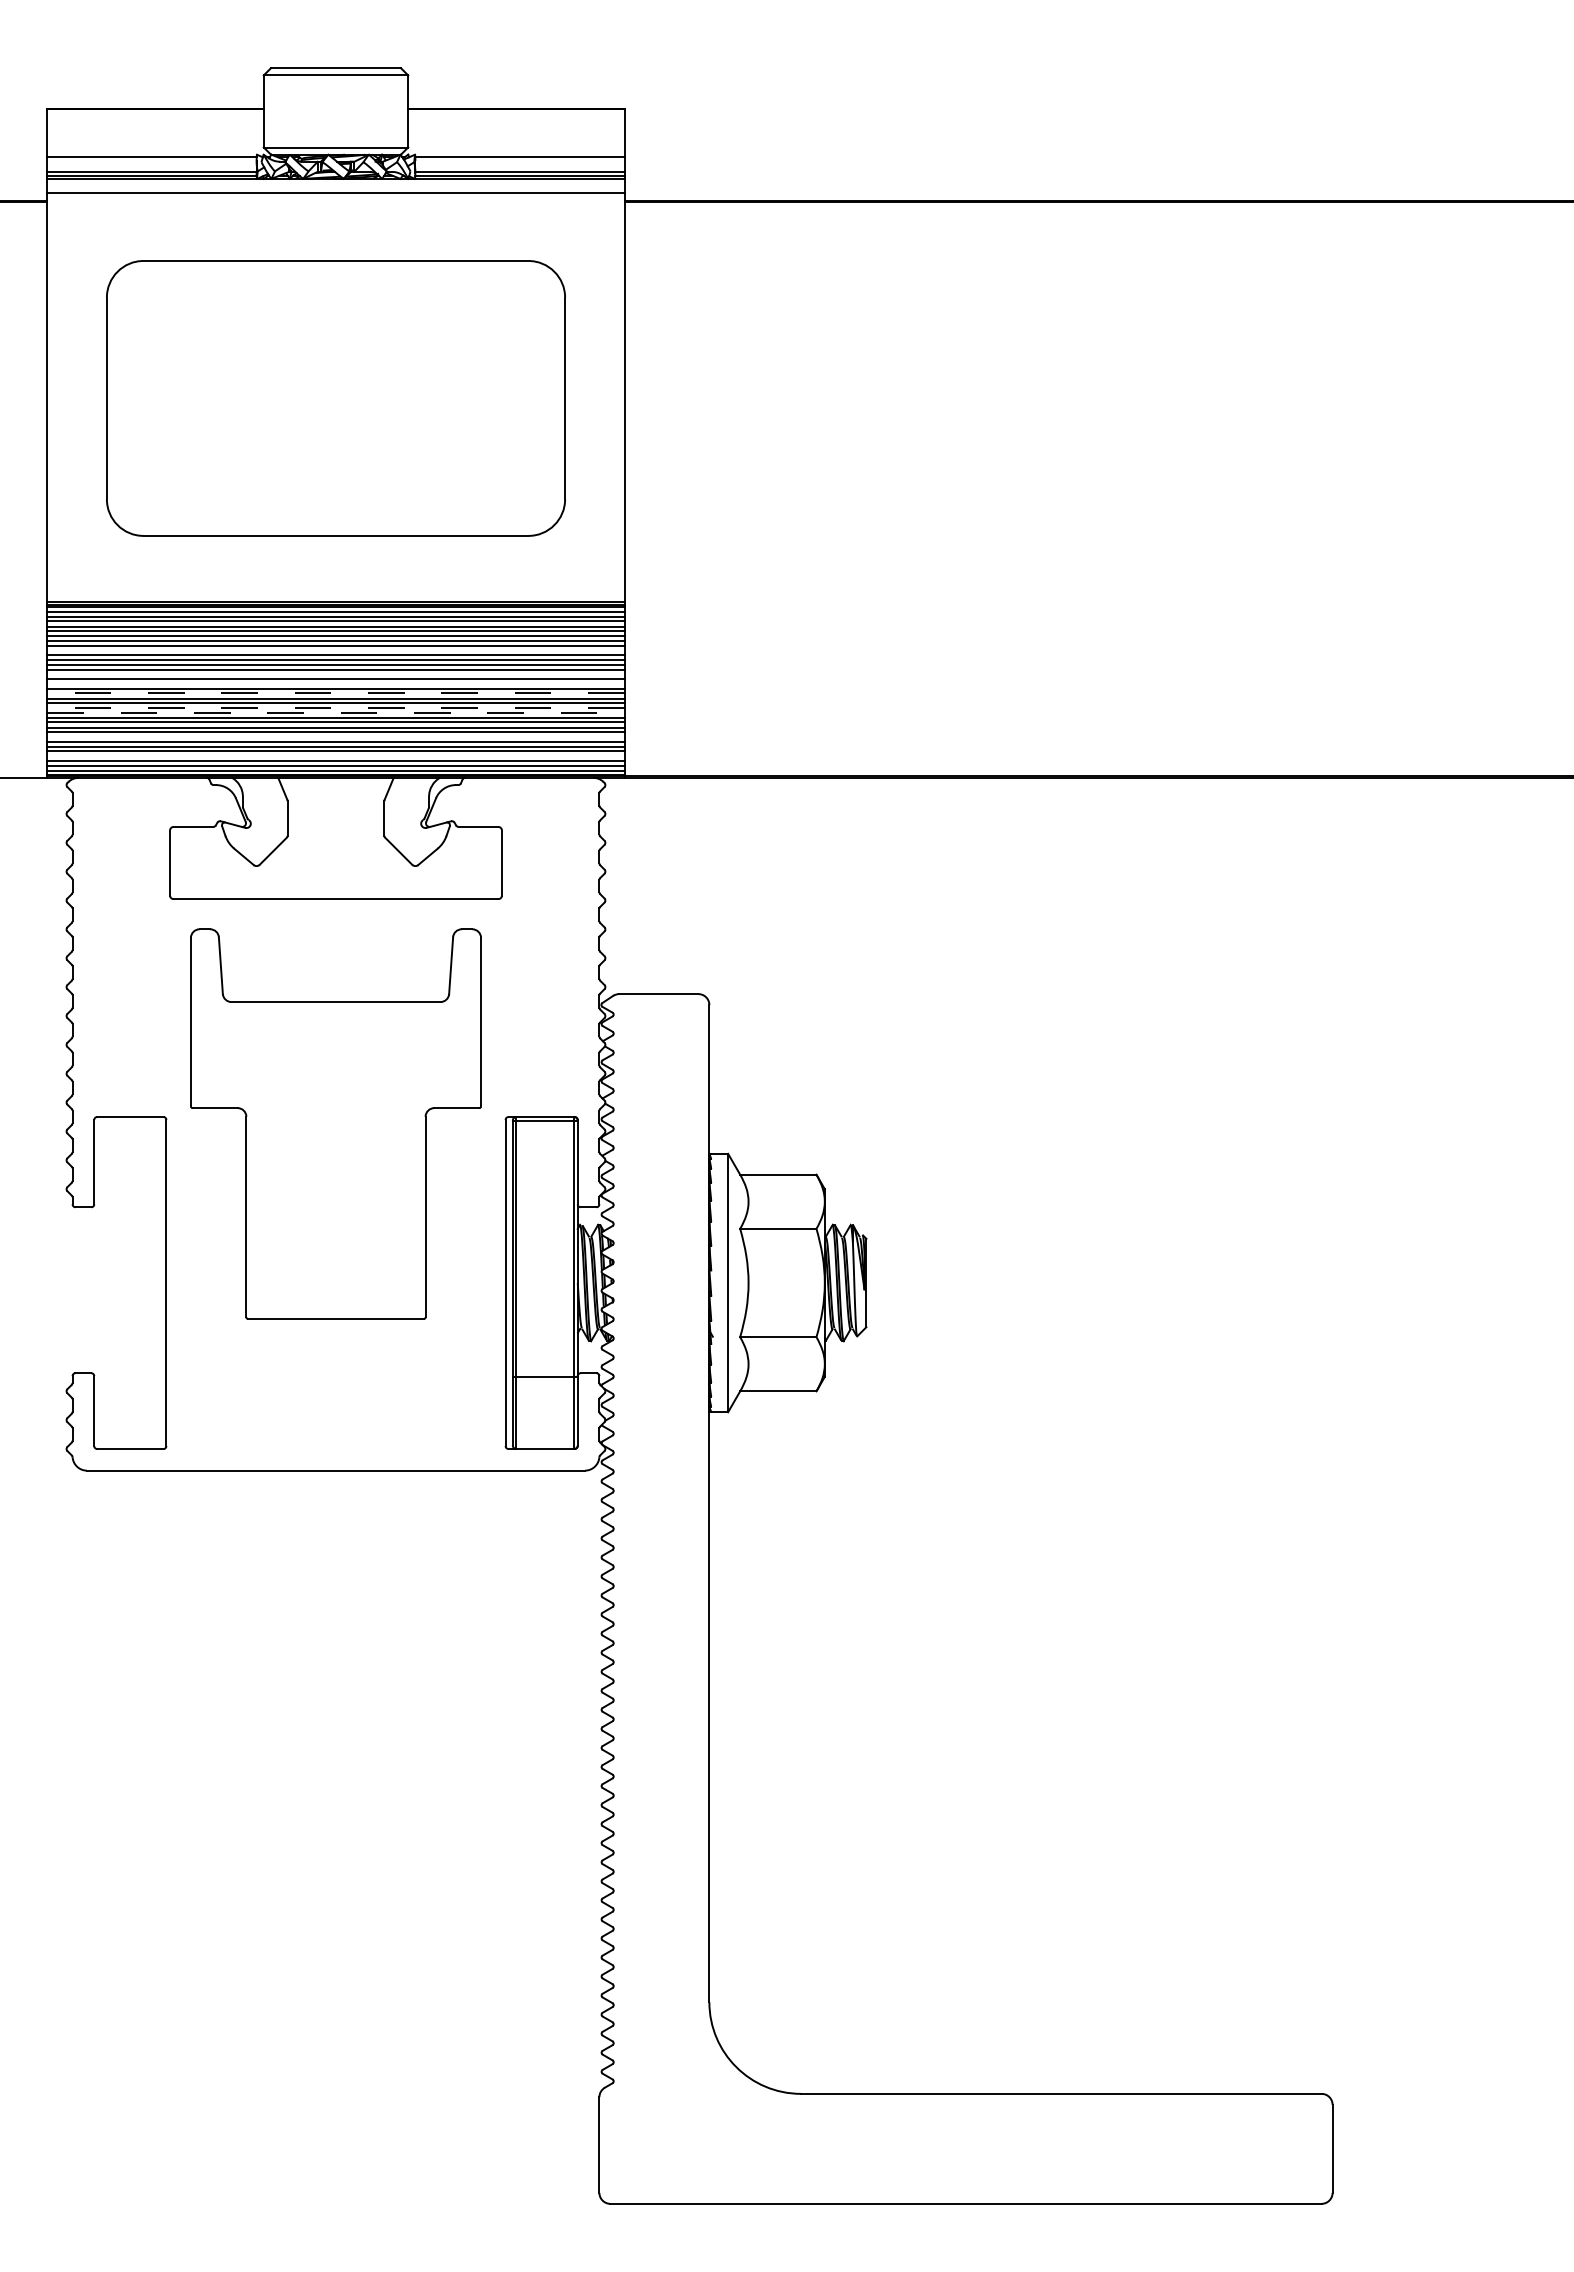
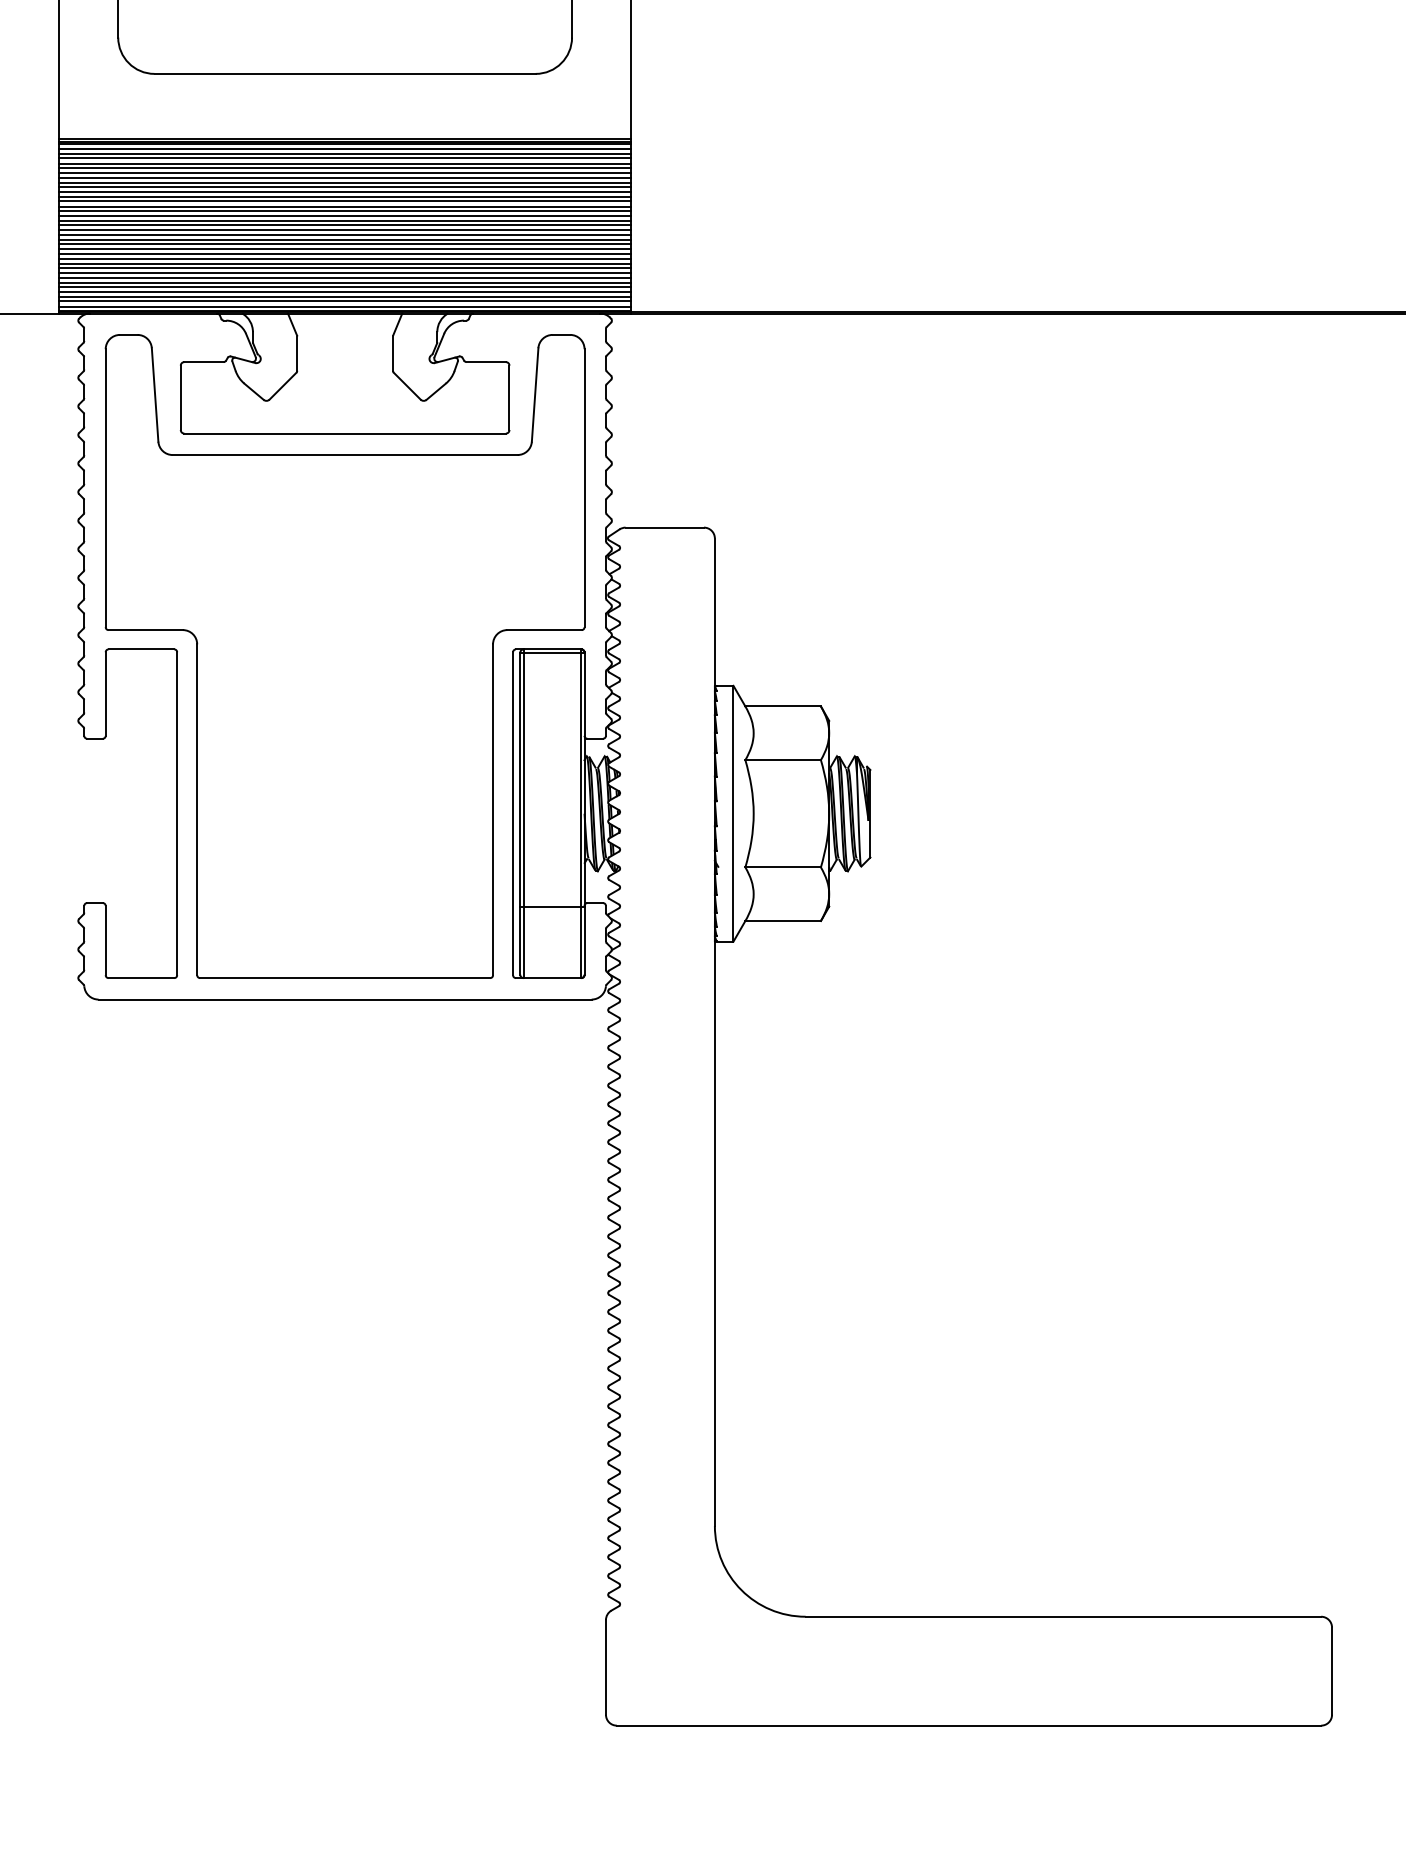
line: (335, 650) -> (344, 187), added
line: (335, 674) -> (344, 211), added
line: (335, 684) -> (344, 221), added
line: (336, 693) -> (345, 229), dashed -> solid
line: (336, 707) -> (345, 243), dashed -> solid
line: (336, 713) -> (345, 249), dashed -> solid
line: (335, 736) -> (344, 272), added
line: (335, 756) -> (344, 292), added
part: (335, 1123) -> (344, 655), size x1.67

